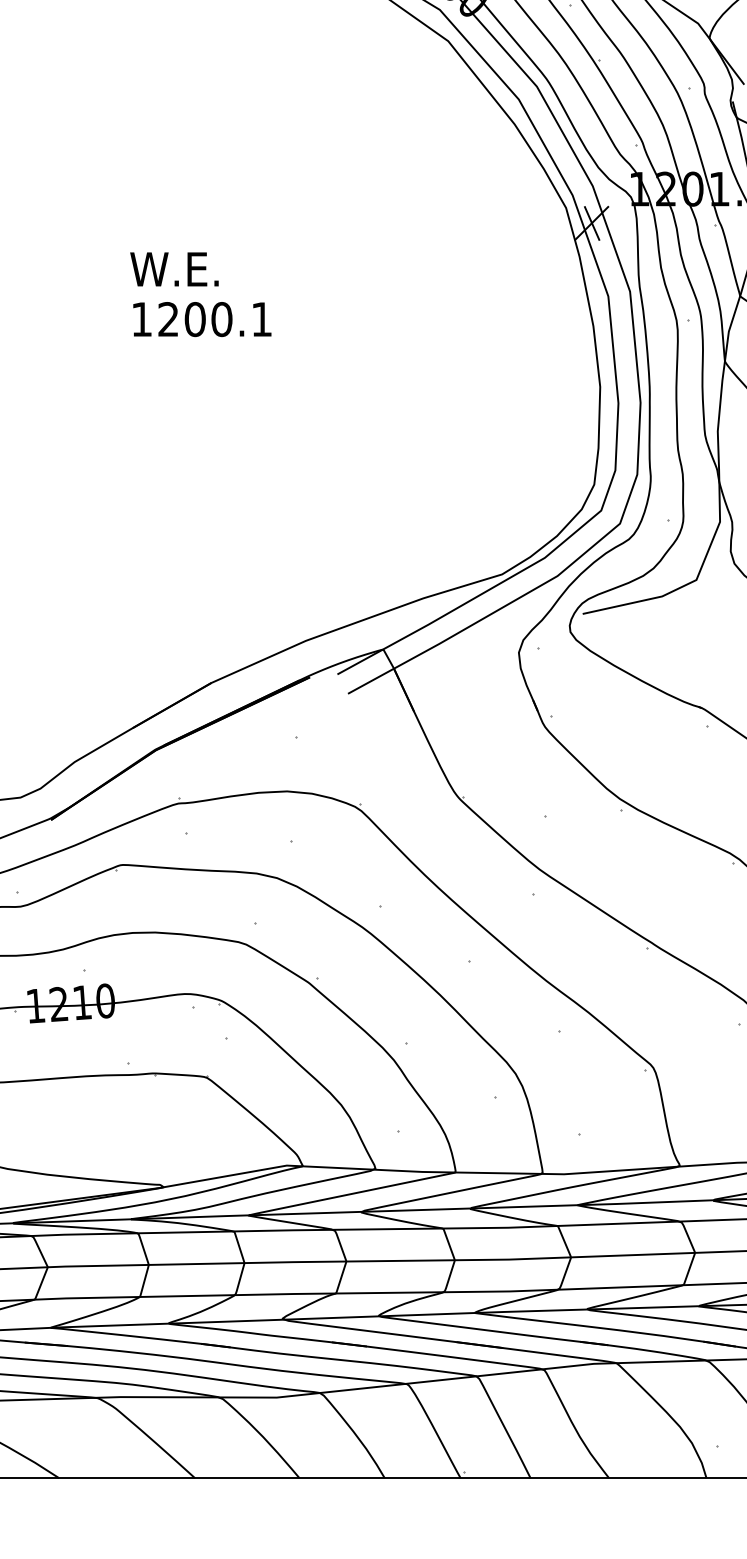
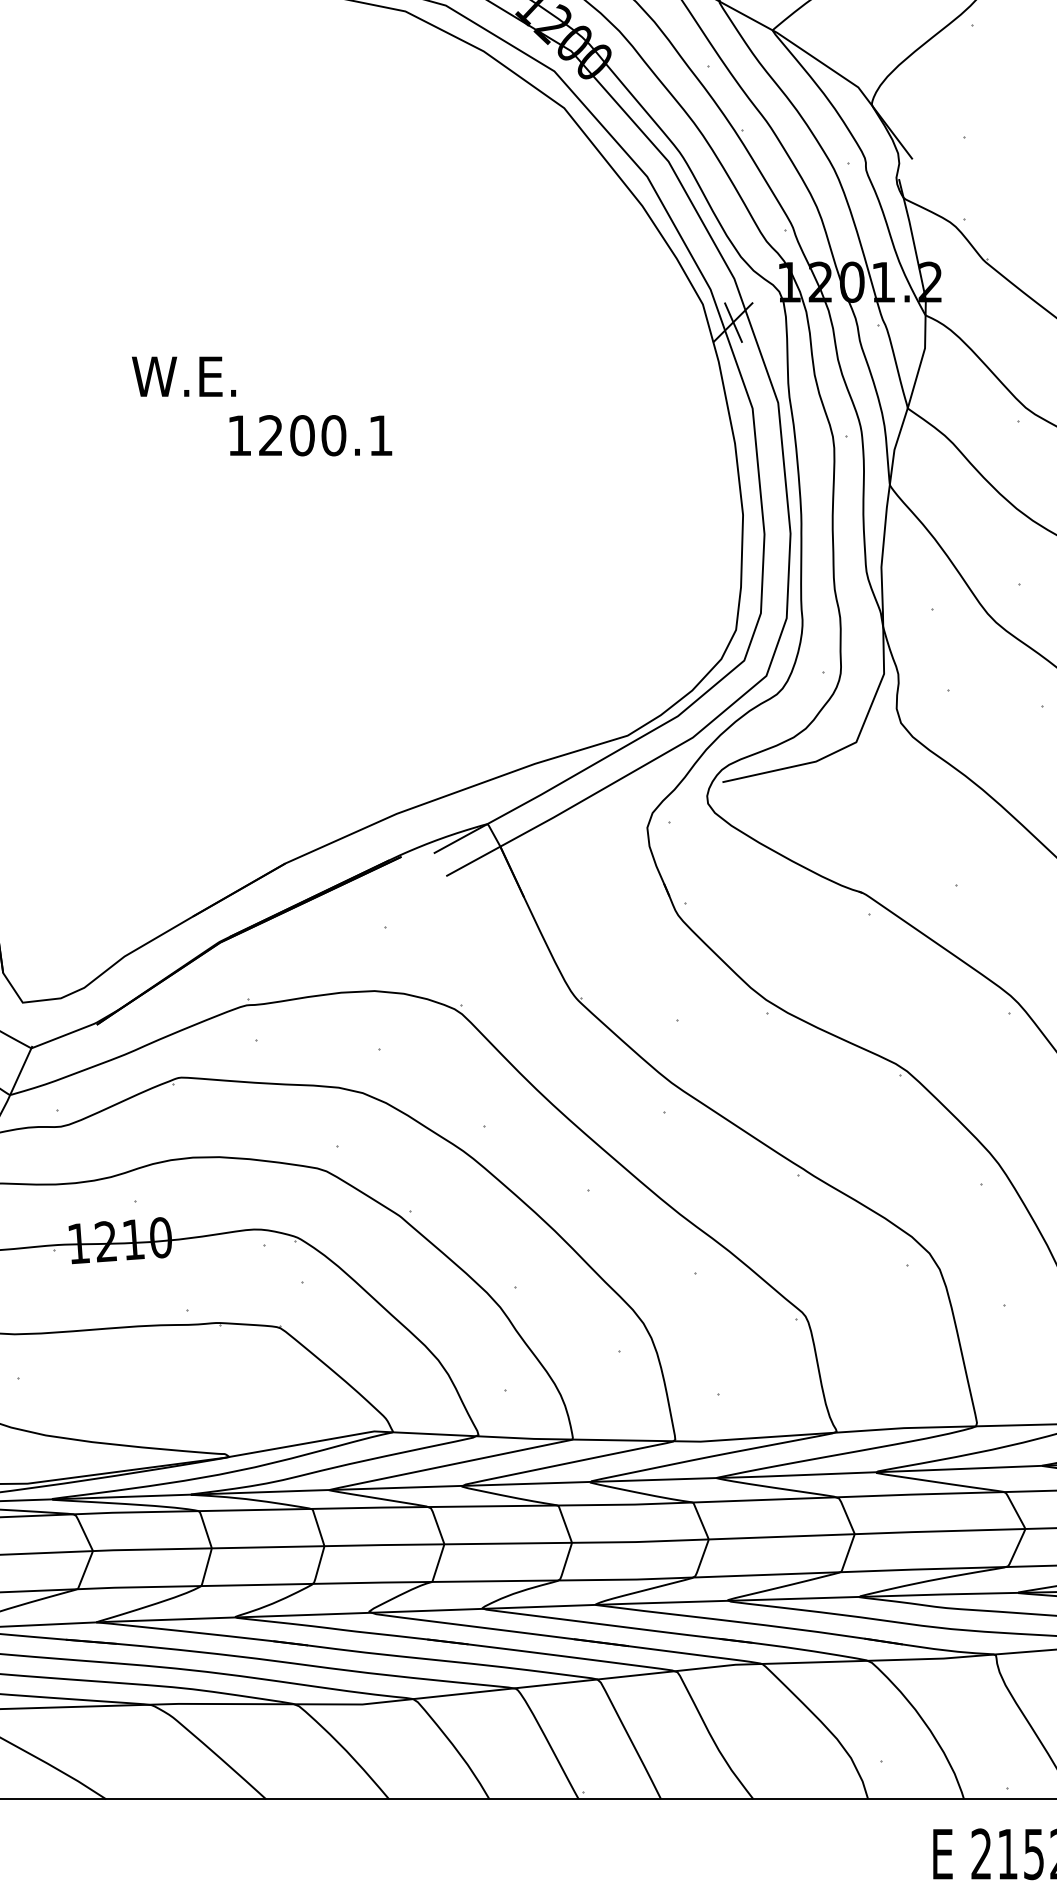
text: (174, 269) -> (183, 376), moved
text: (202, 319) -> (310, 435), moved

